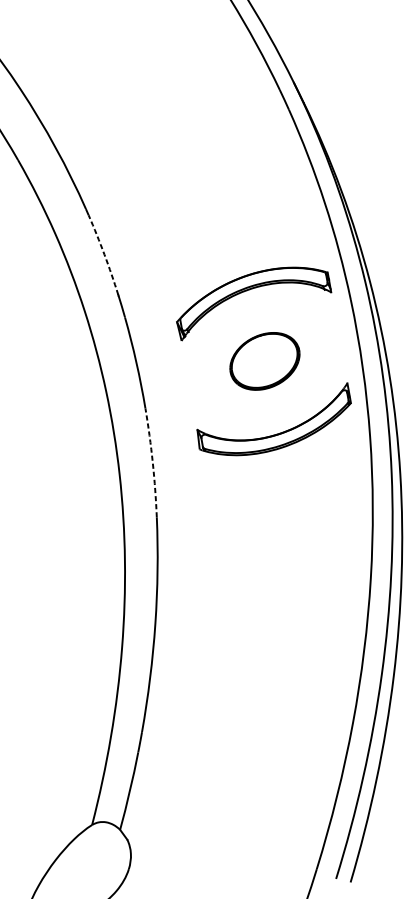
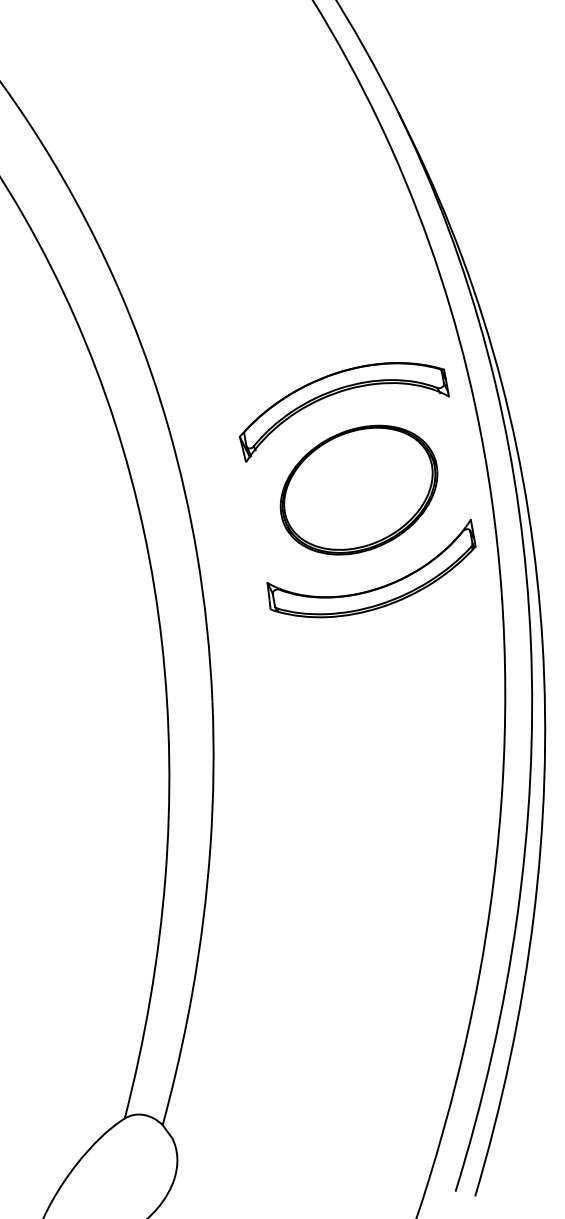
arc: (104, 254) -> (141, 345), dashed -> solid
part: (264, 360) -> (358, 489), size x1.67
arc: (153, 462) -> (207, 627), dashed -> solid

